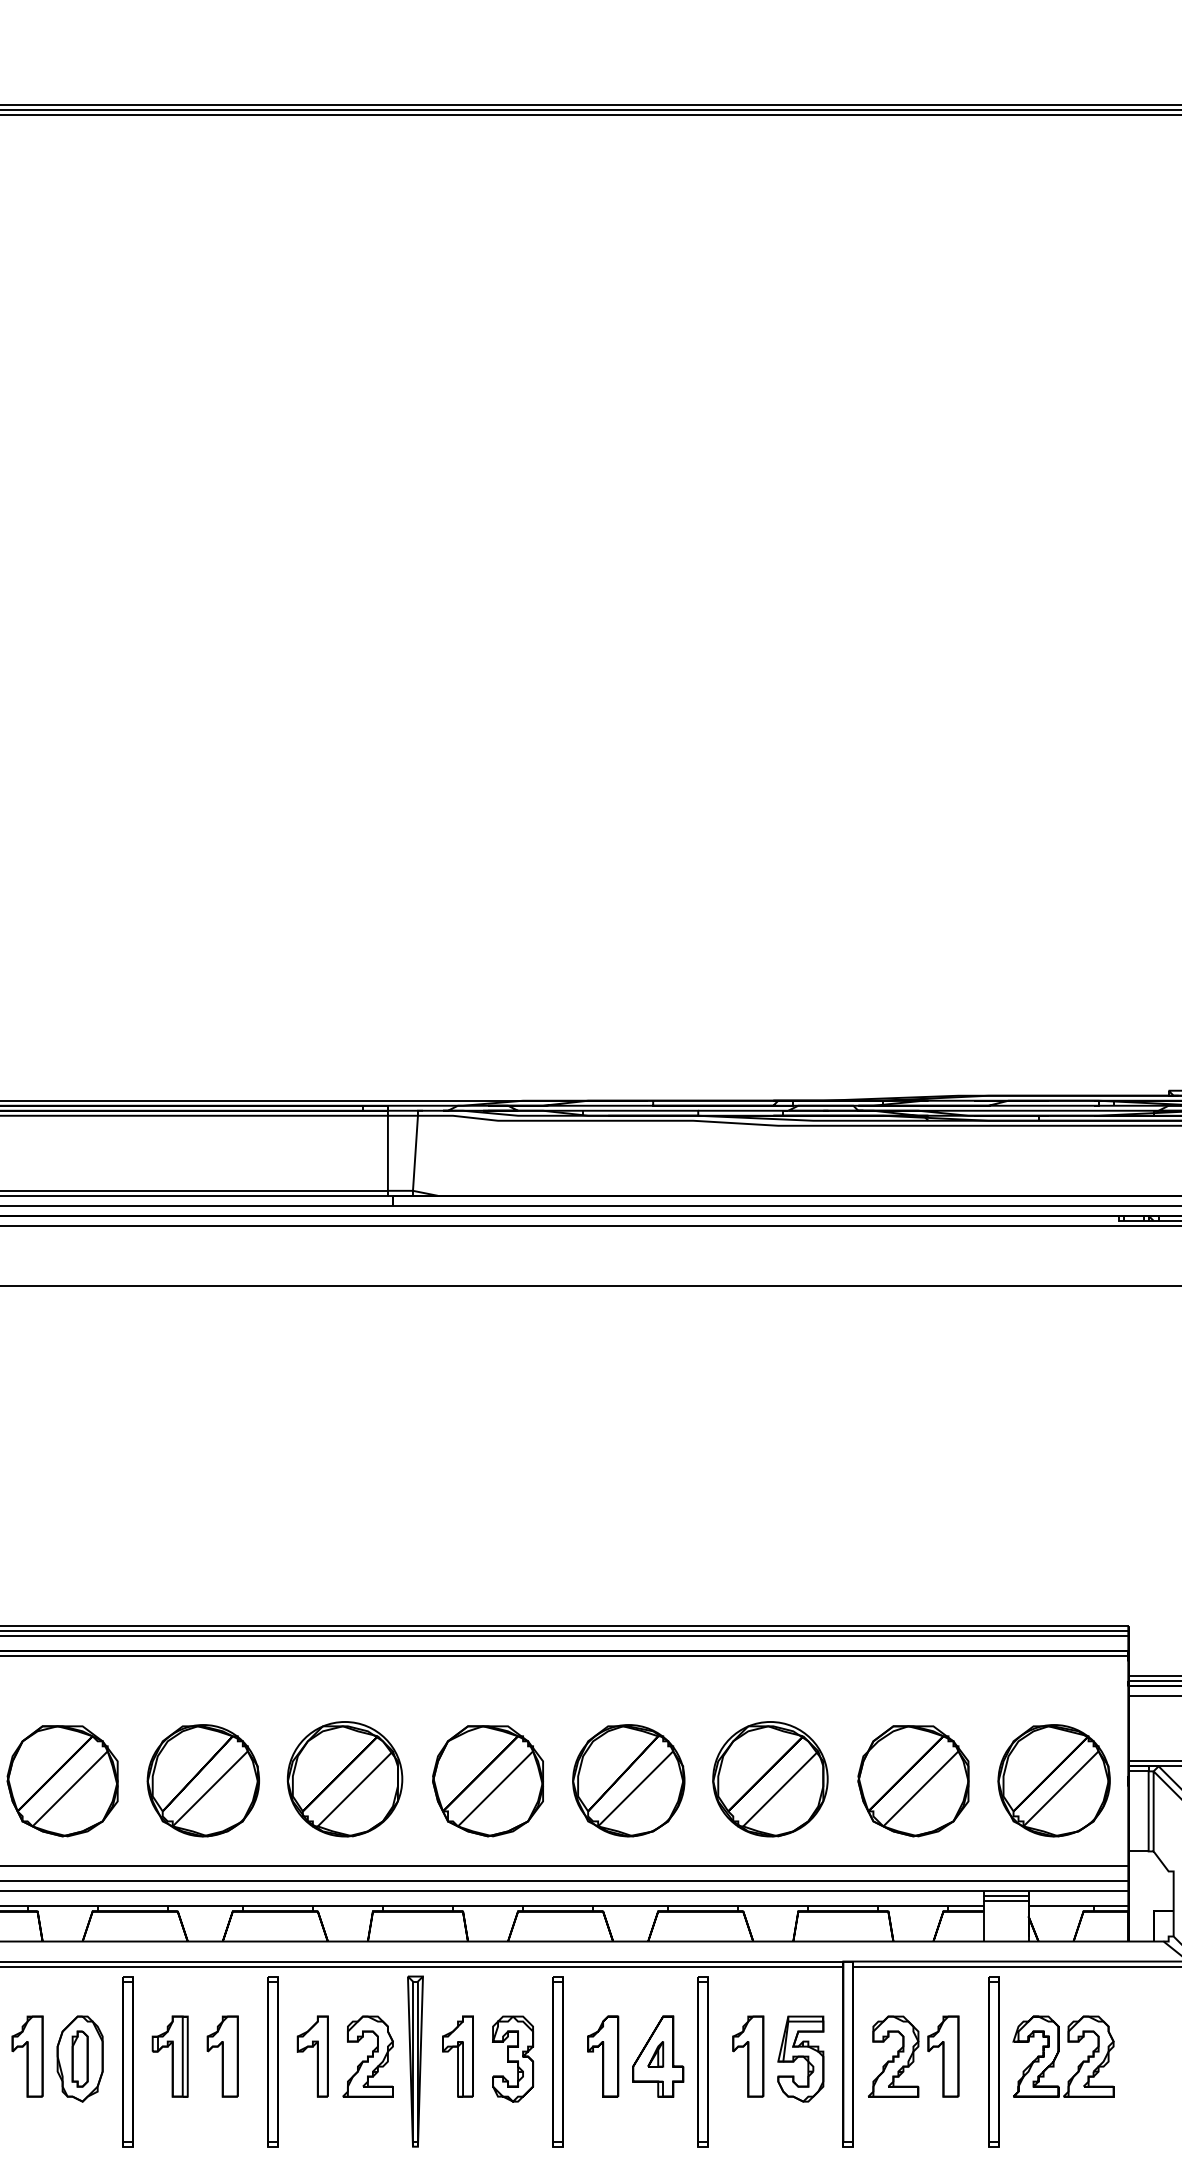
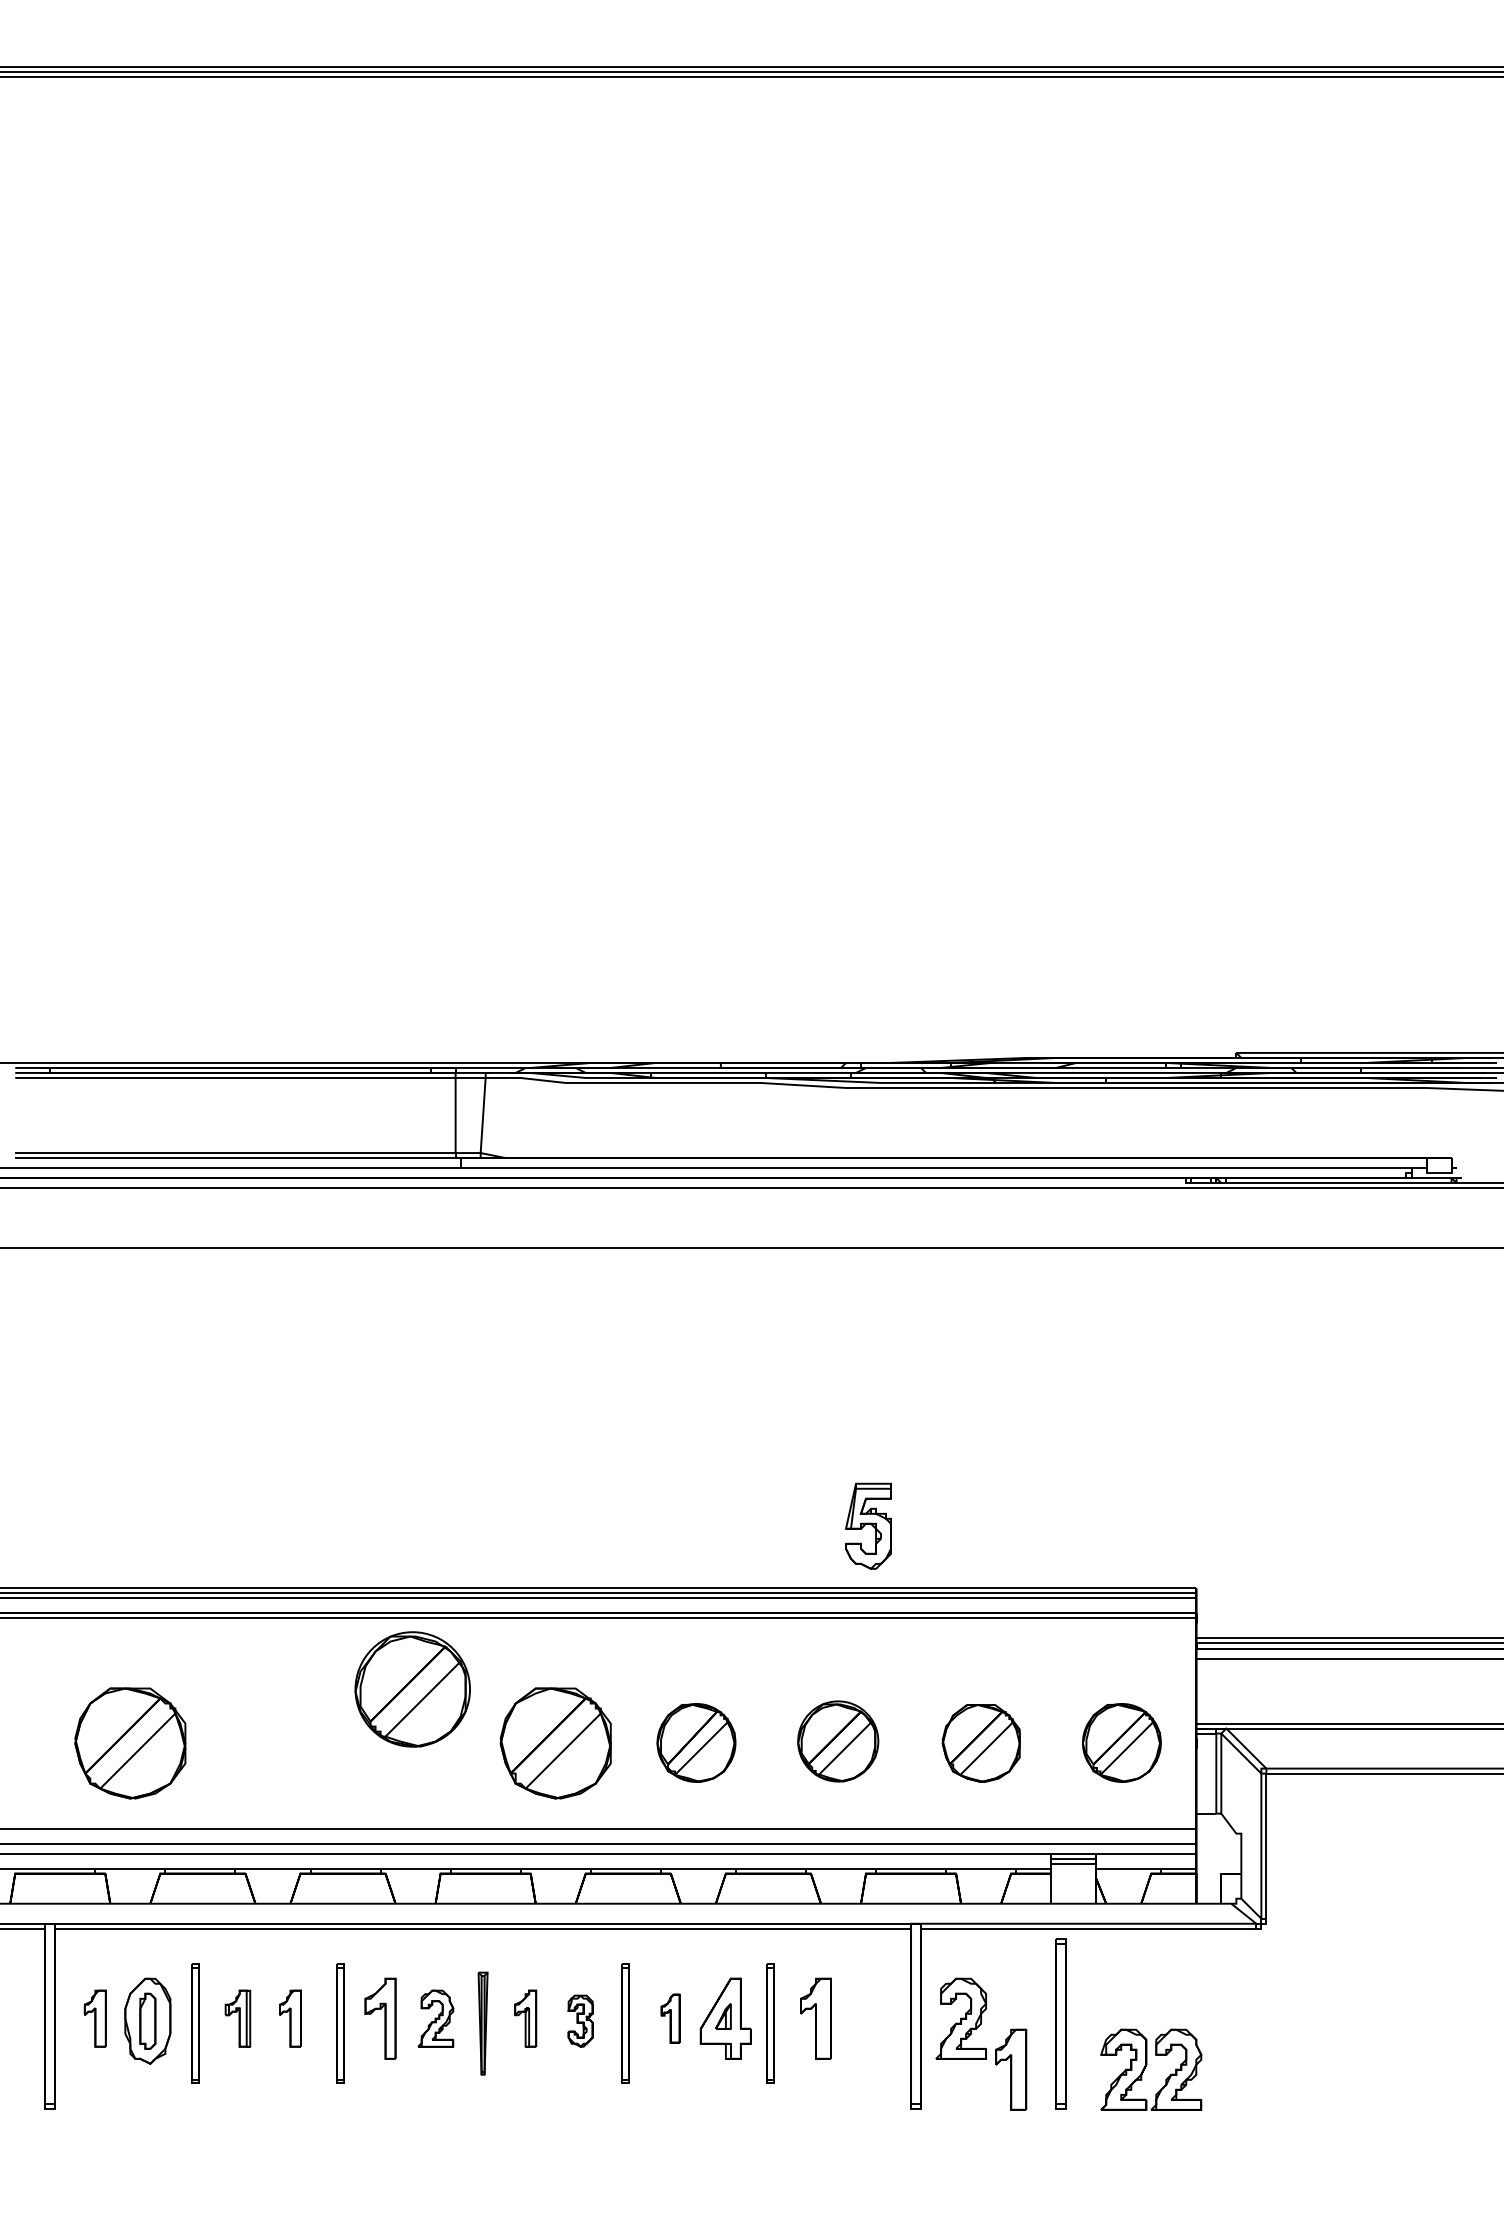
part: (344, 1779) -> (412, 1689), moved
part: (770, 1779) -> (838, 1741), size x0.7
part: (202, 1780) -> (270, 1742), removed
part: (628, 1780) -> (696, 1742), size x0.7
part: (1053, 1780) -> (1121, 1742), size x0.7
part: (913, 1781) -> (981, 1743), size x0.7
part: (27, 2056) -> (95, 2018), size x0.7
part: (169, 2056) -> (237, 2018), size x0.7
part: (222, 2056) -> (290, 2018), size x0.7
part: (367, 2056) -> (435, 2018), size x0.7
part: (457, 2056) -> (525, 2018), size x0.7
part: (602, 2056) -> (670, 2018), size x0.6
part: (943, 2056) -> (1011, 2069), moved
part: (1063, 2056) -> (1151, 2069), moved
part: (512, 2058) -> (580, 2020), size x0.6
part: (800, 2058) -> (868, 1525), moved
part: (126, 2061) -> (194, 2023), size x0.7
part: (272, 2061) -> (340, 2023), size x0.7
part: (414, 2061) -> (482, 2023), size x0.6
part: (557, 2061) -> (625, 2023), size x0.7
part: (702, 2061) -> (770, 2023), size x0.7

